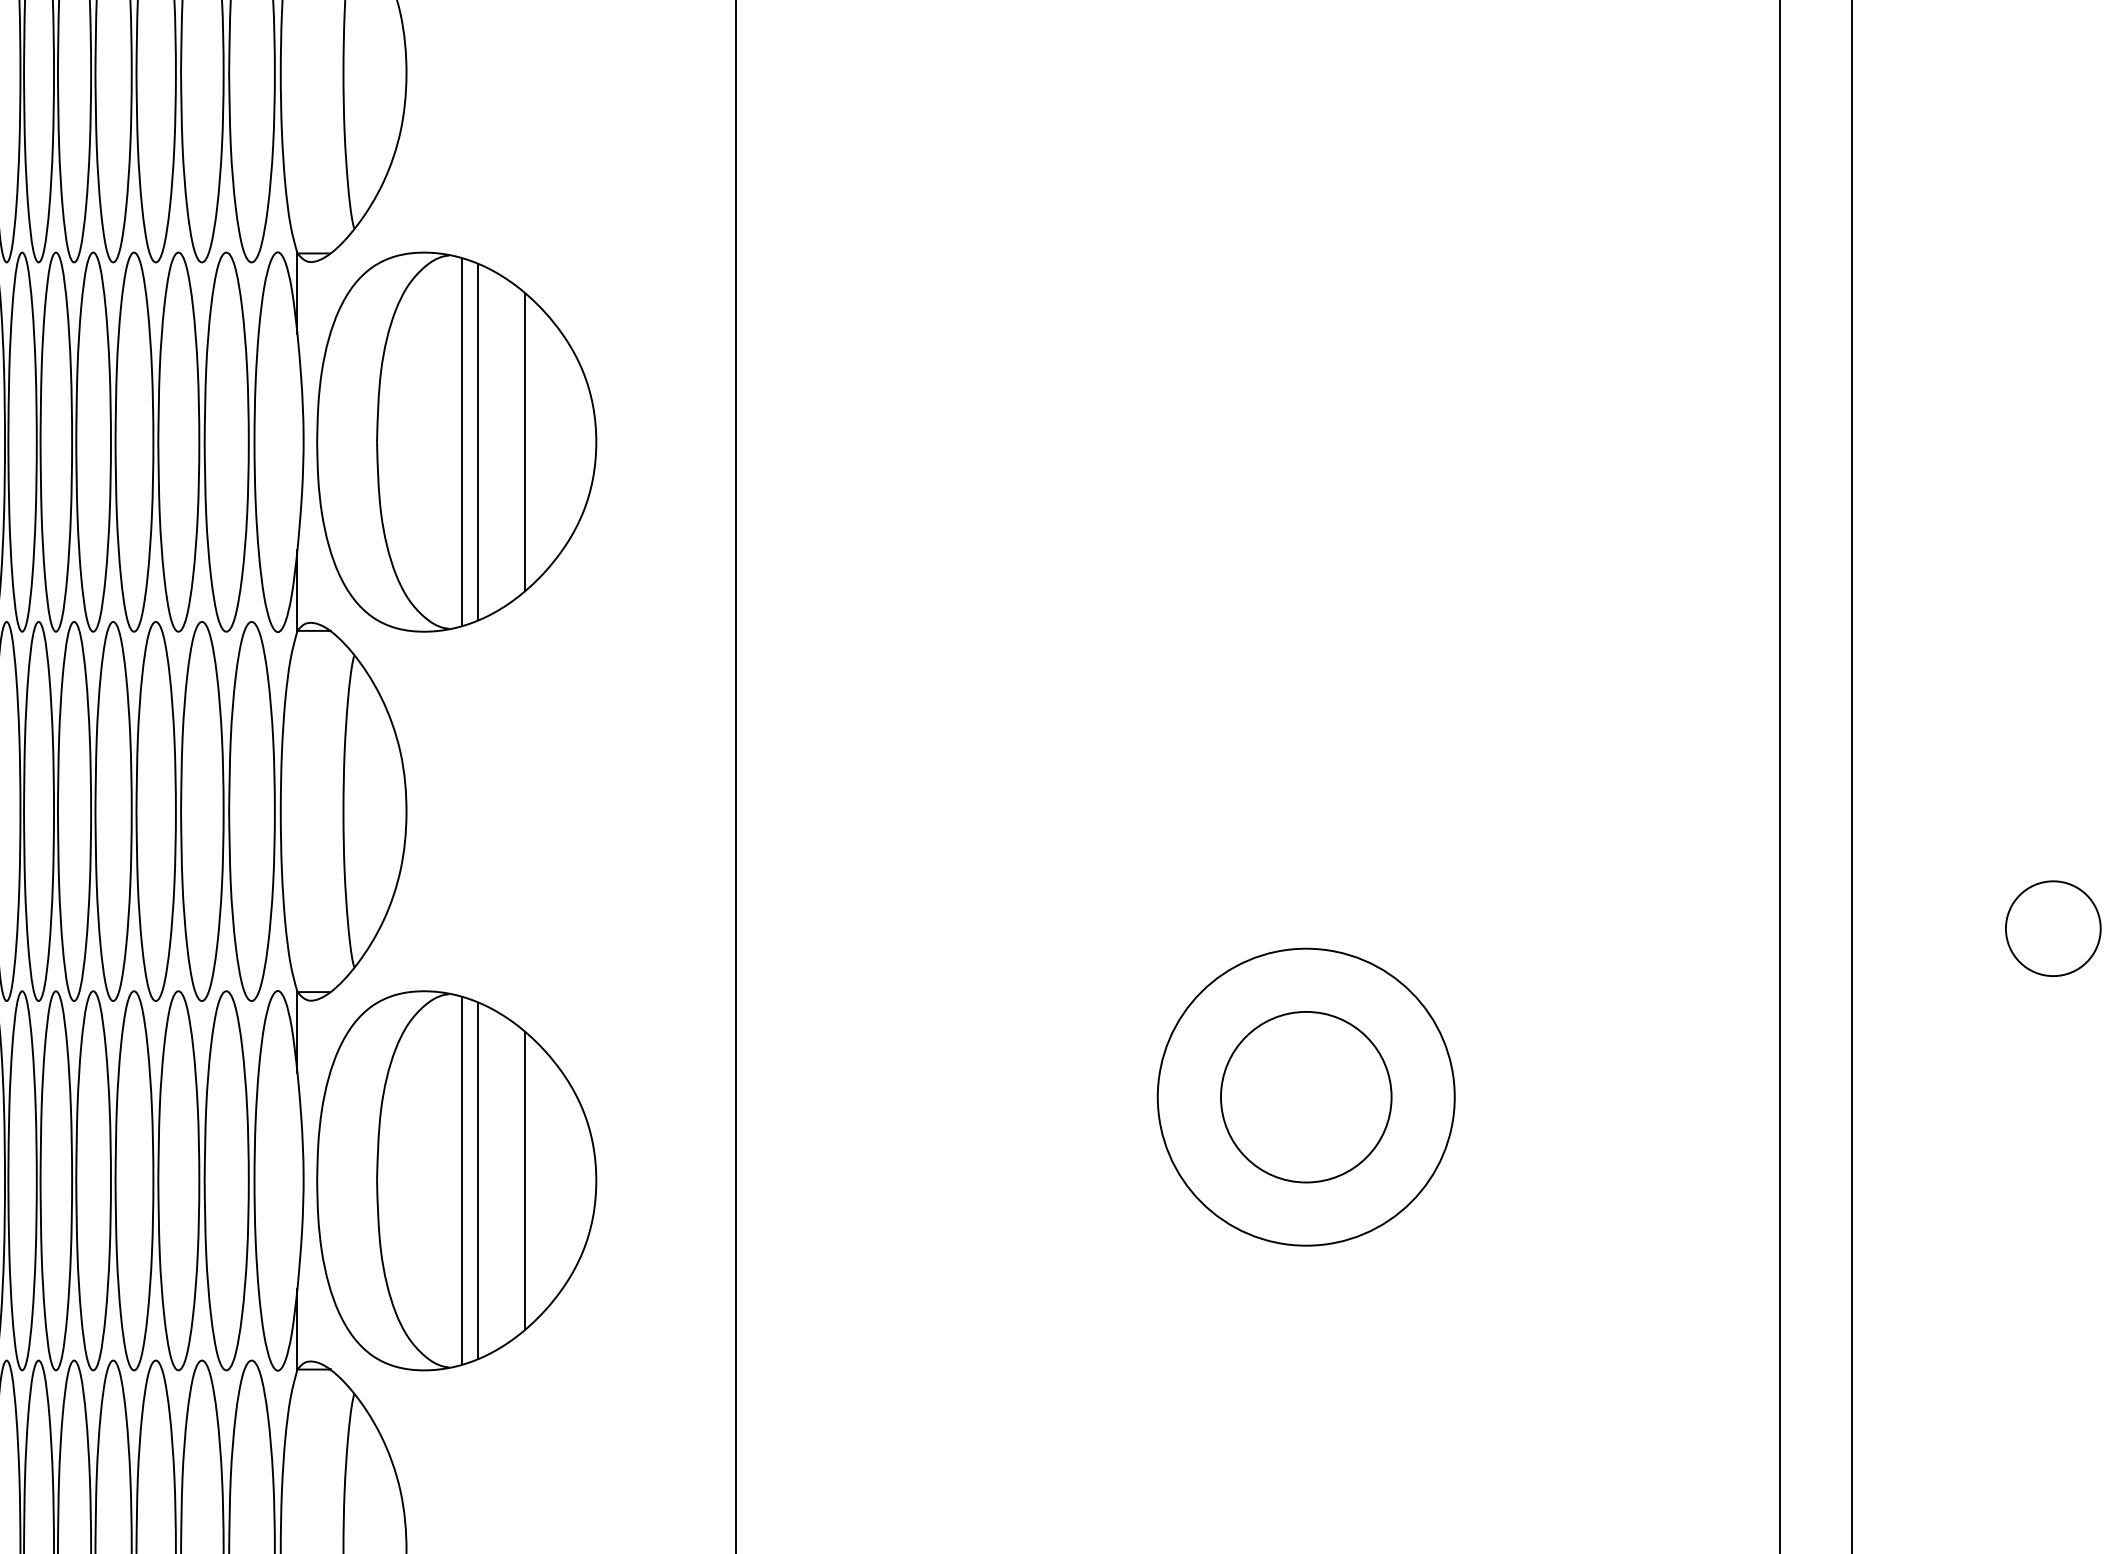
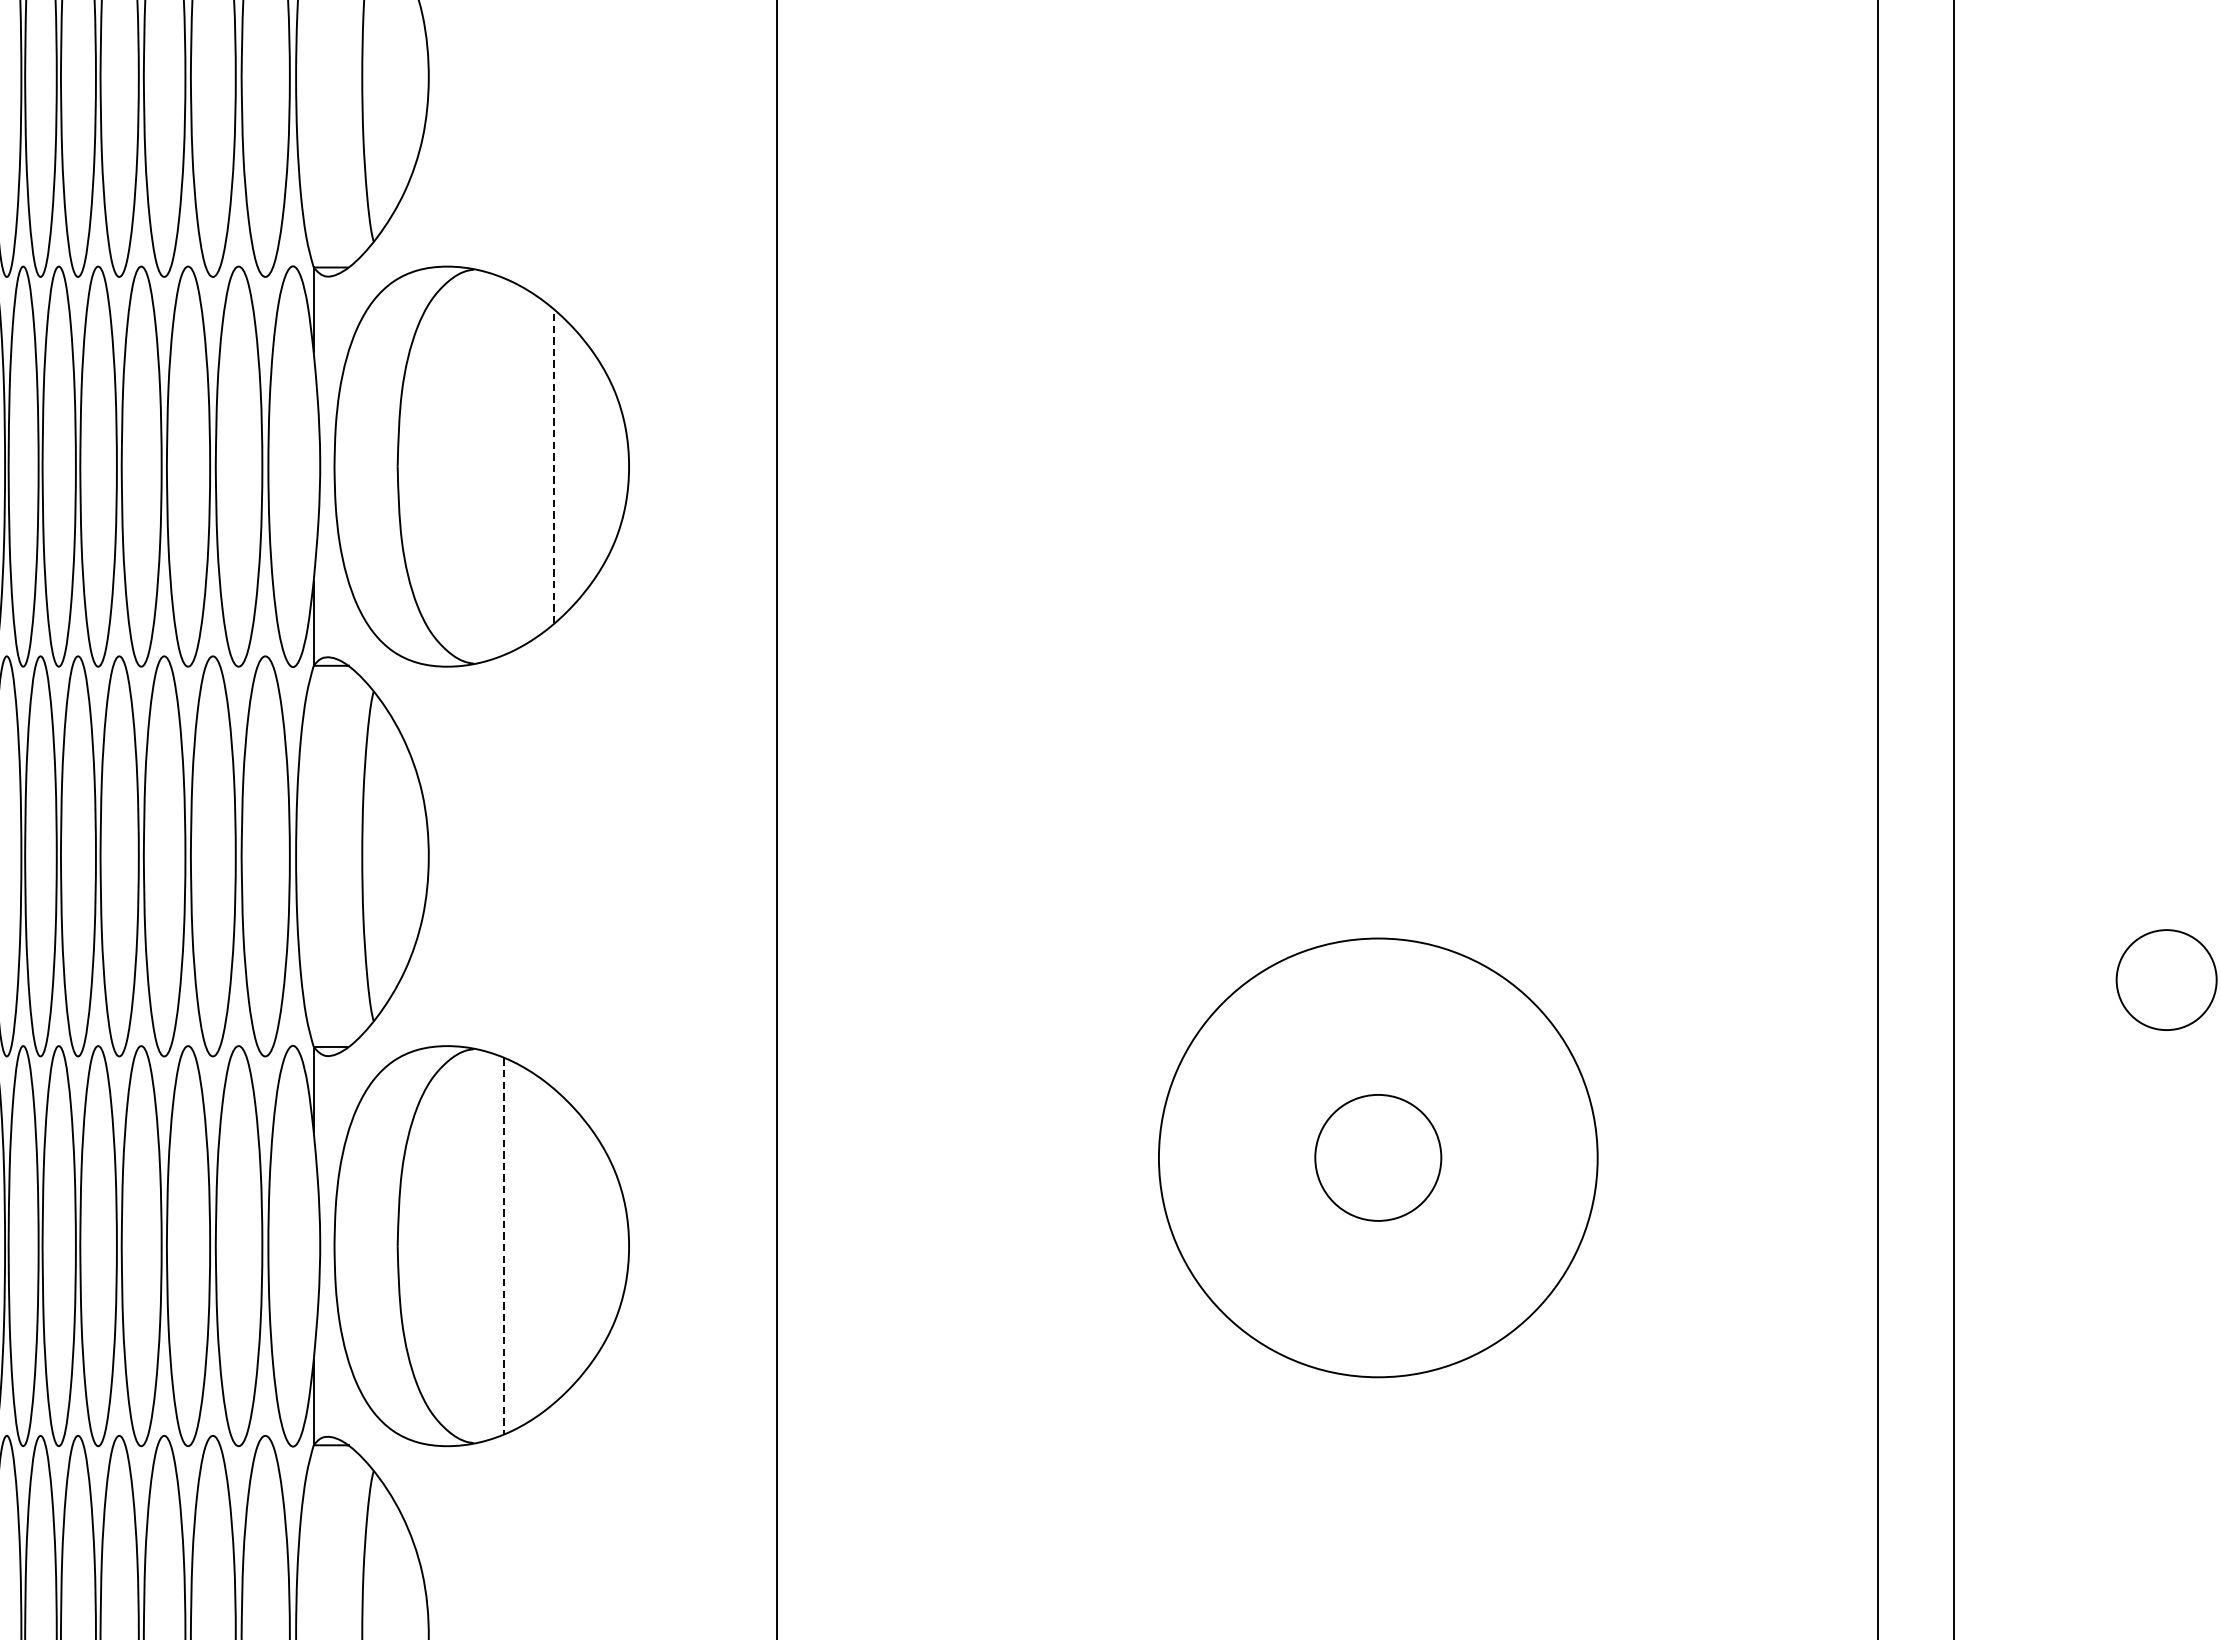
line: (461, 441) -> (486, 465), removed
line: (524, 441) -> (553, 465), solid -> dashed
line: (477, 442) -> (503, 467), removed
circle: (1305, 1096) -> (1377, 1157), size x0.7
circle: (1305, 1096) -> (1377, 1157), size x1.4
line: (461, 1180) -> (486, 1245), removed
line: (477, 1180) -> (503, 1245), solid -> dashed
line: (524, 1180) -> (553, 1245), removed

